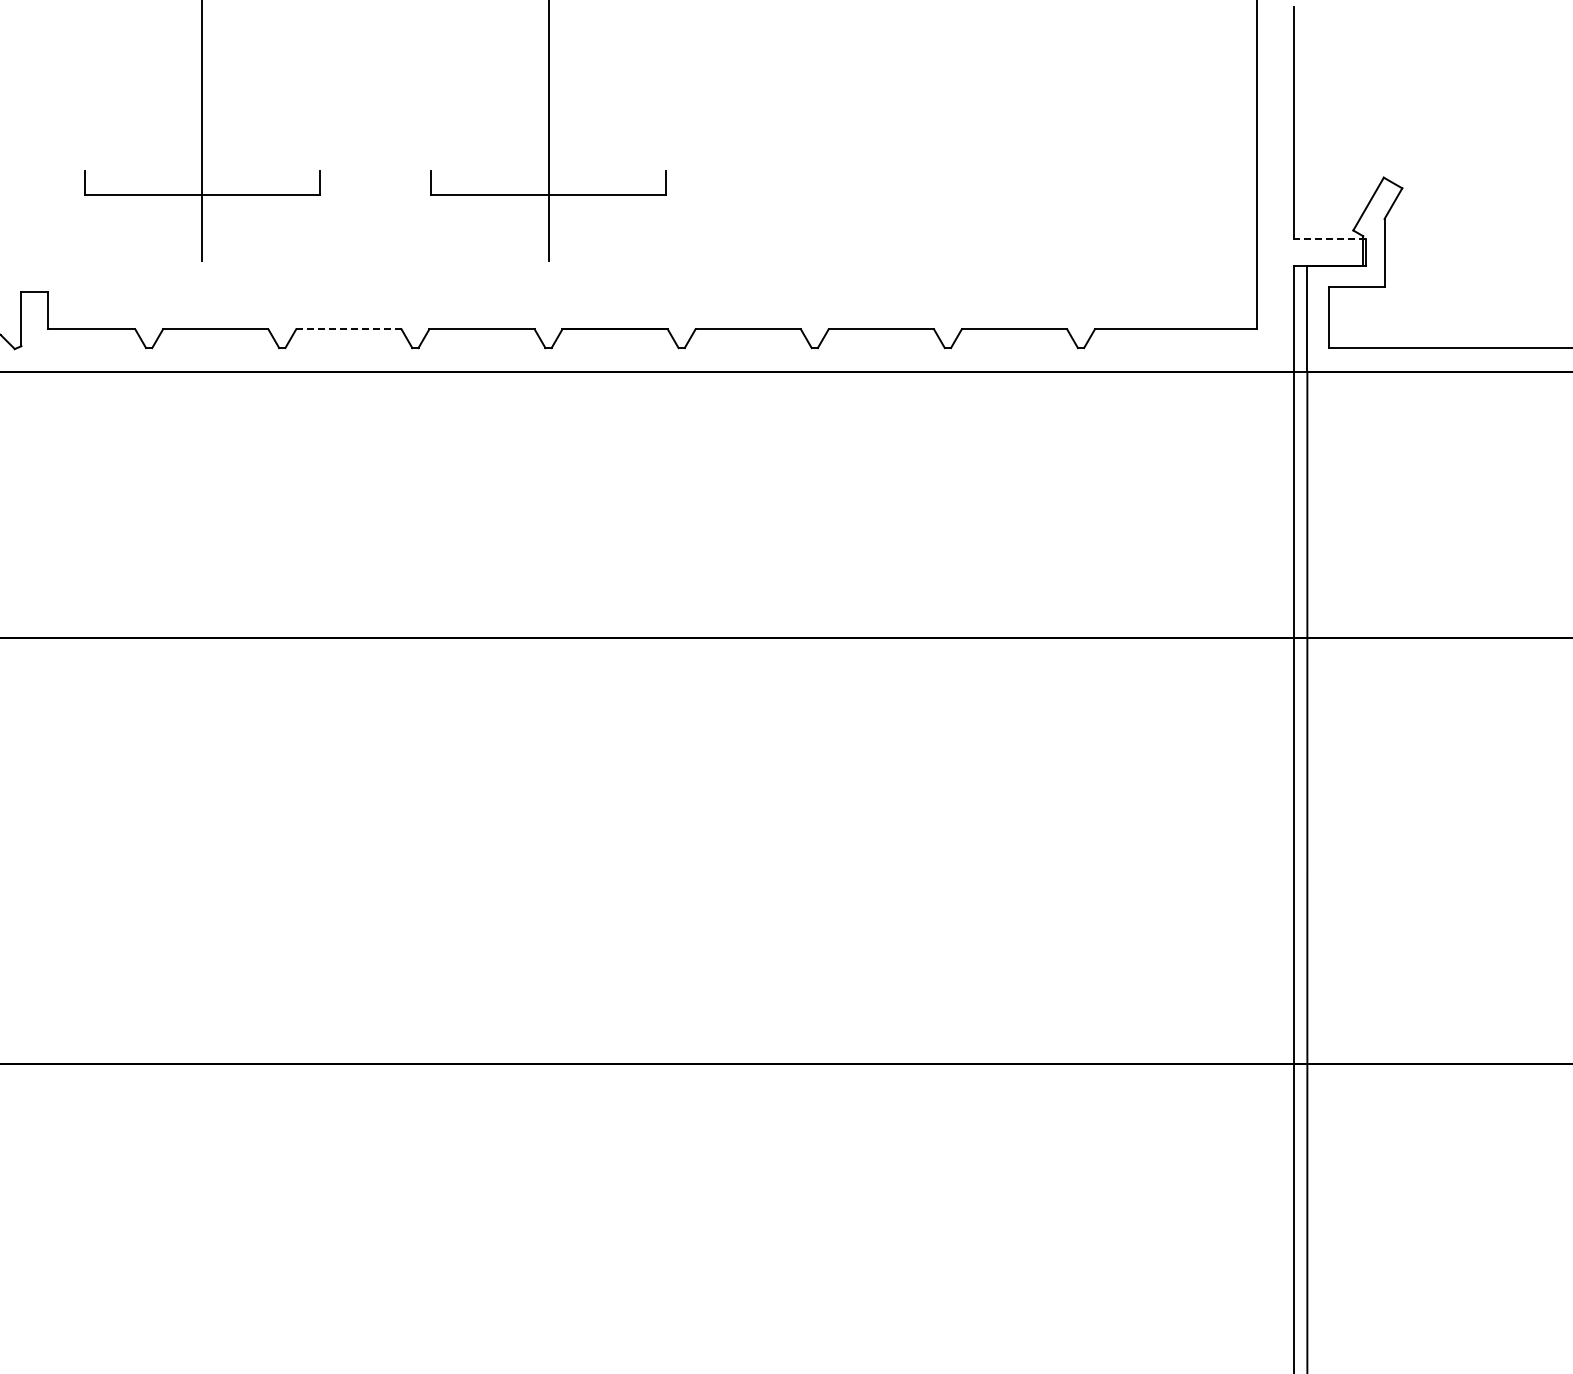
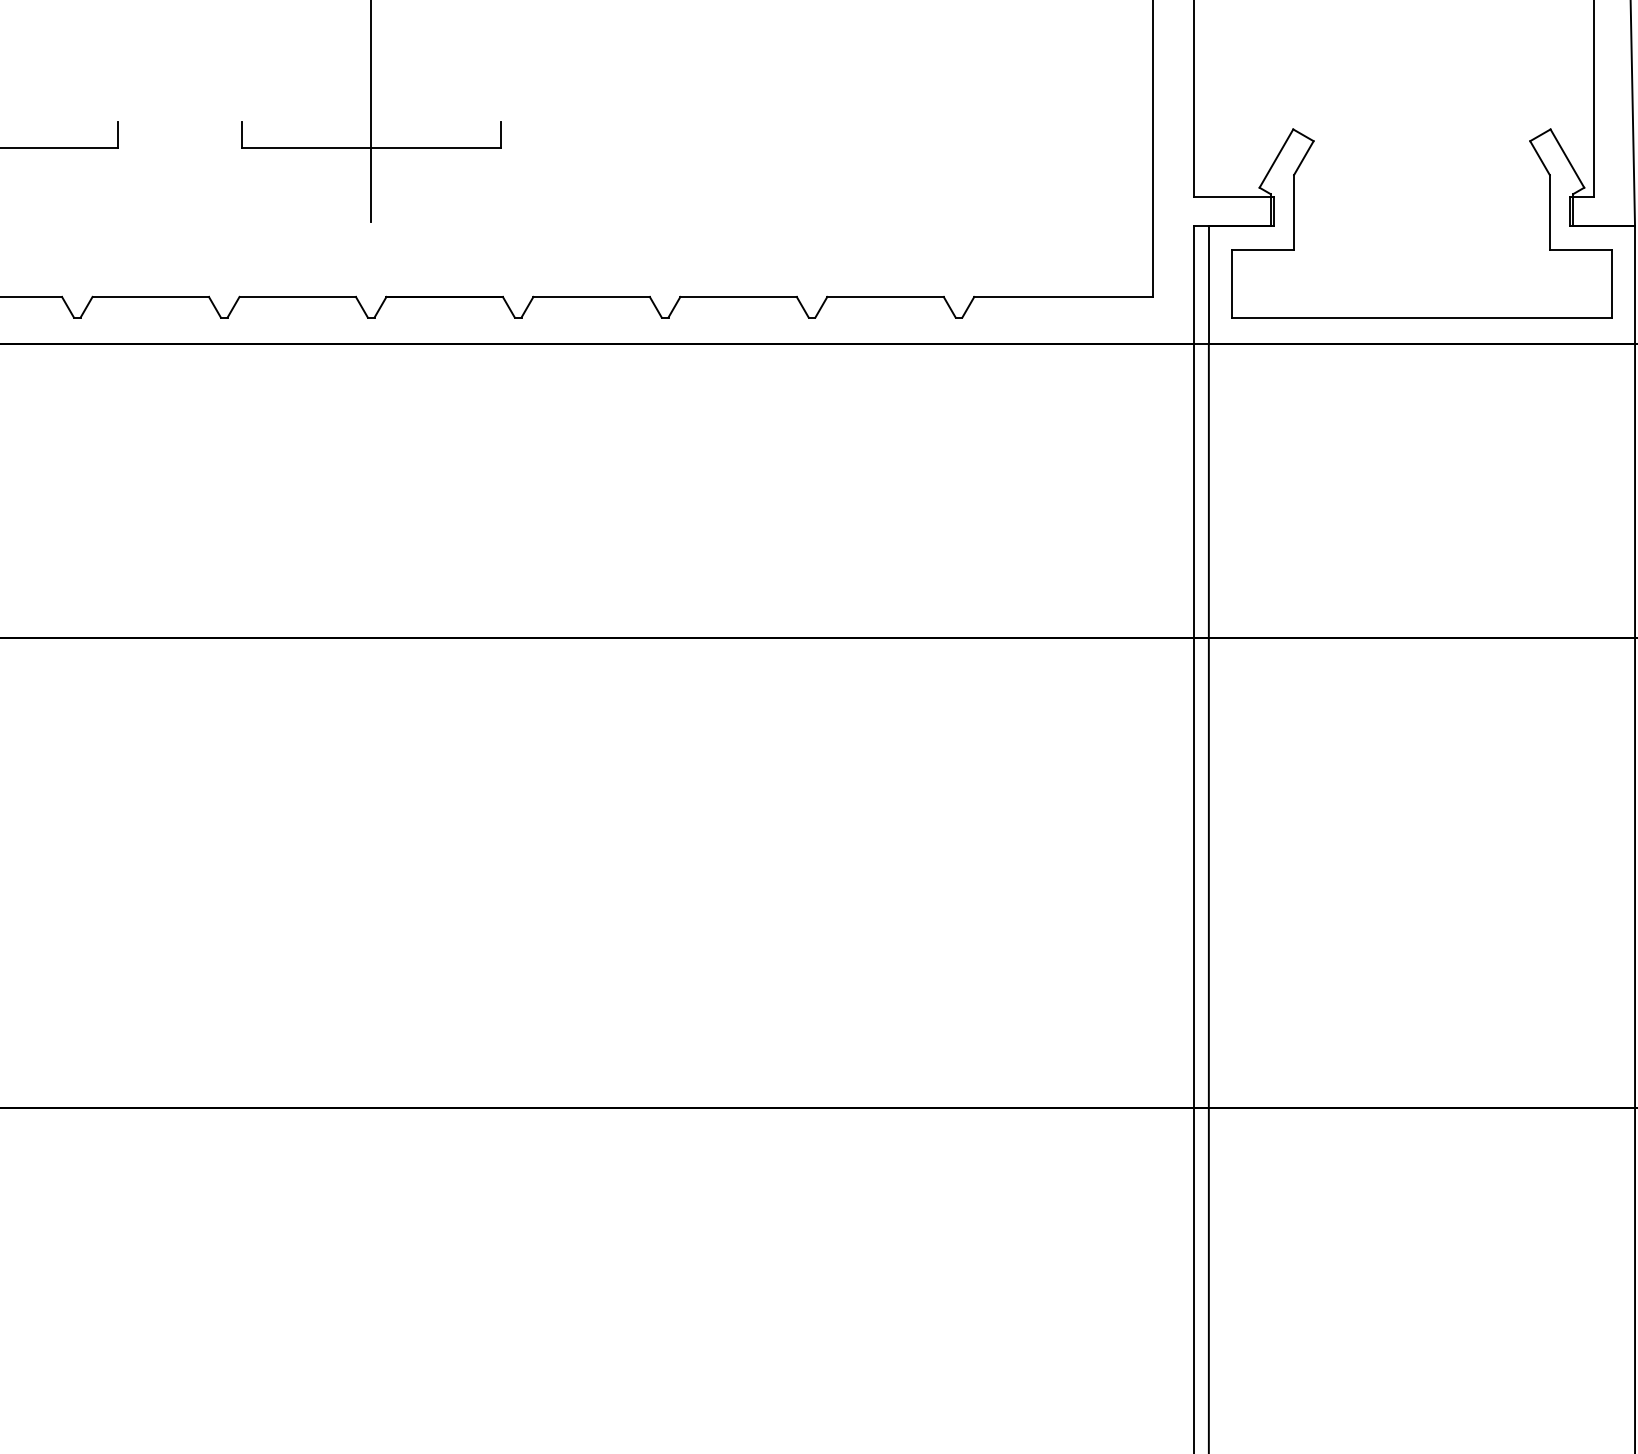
line: (1330, 238) -> (1234, 196), dashed -> solid
line: (348, 329) -> (150, 297), dashed -> solid

